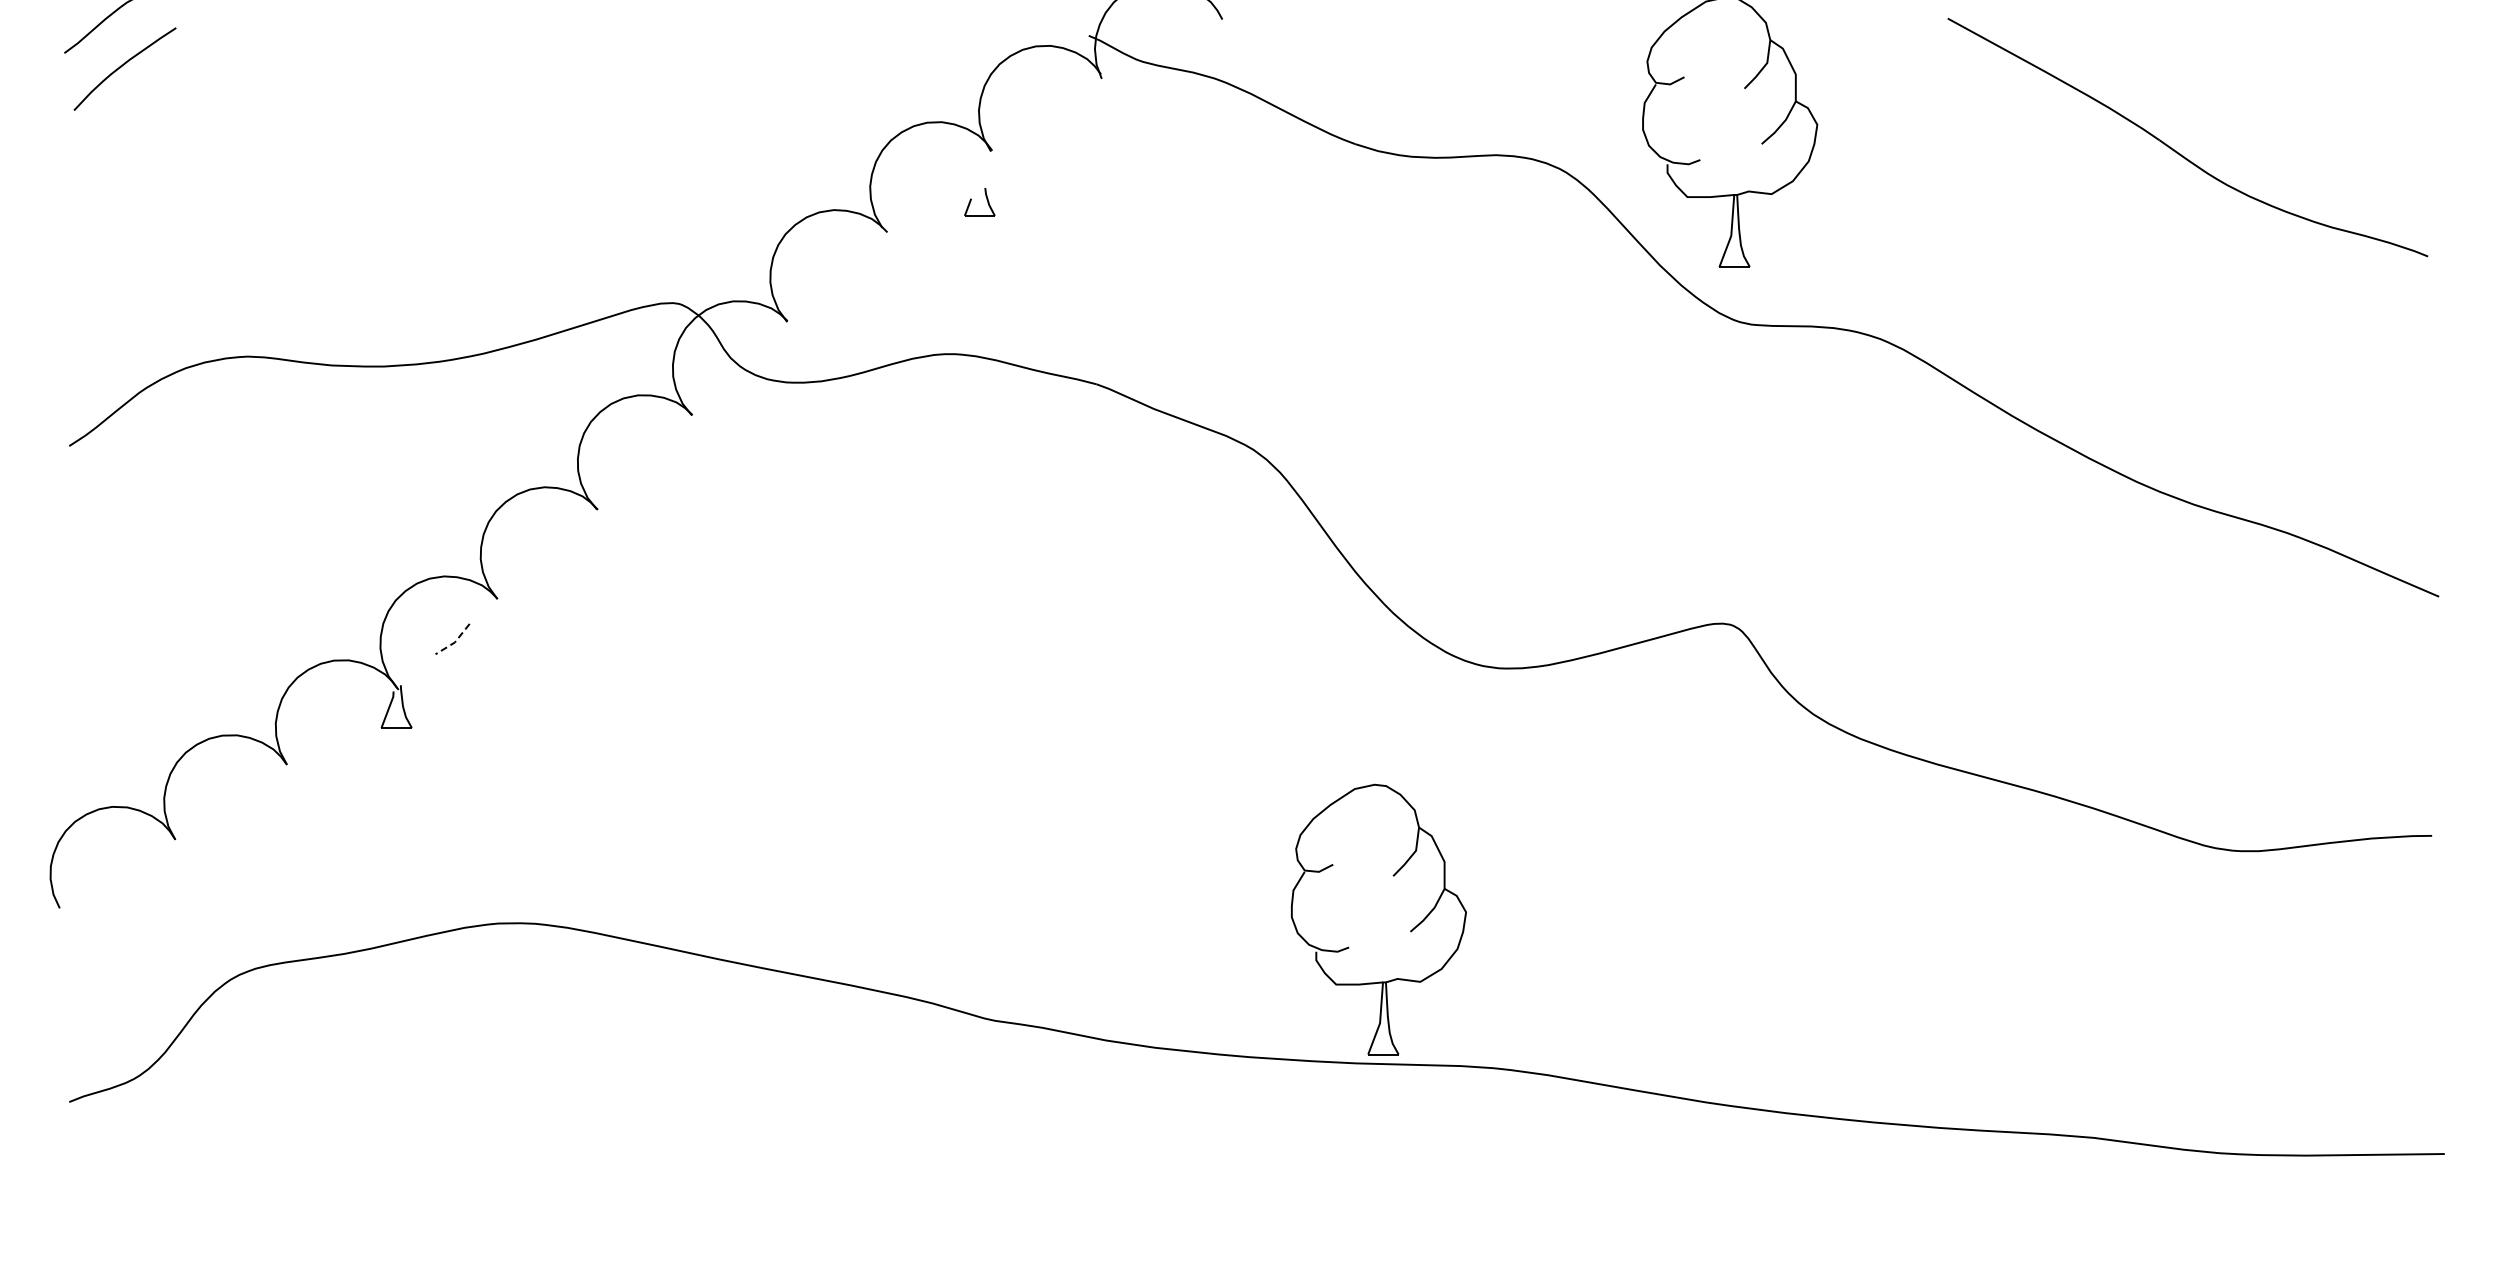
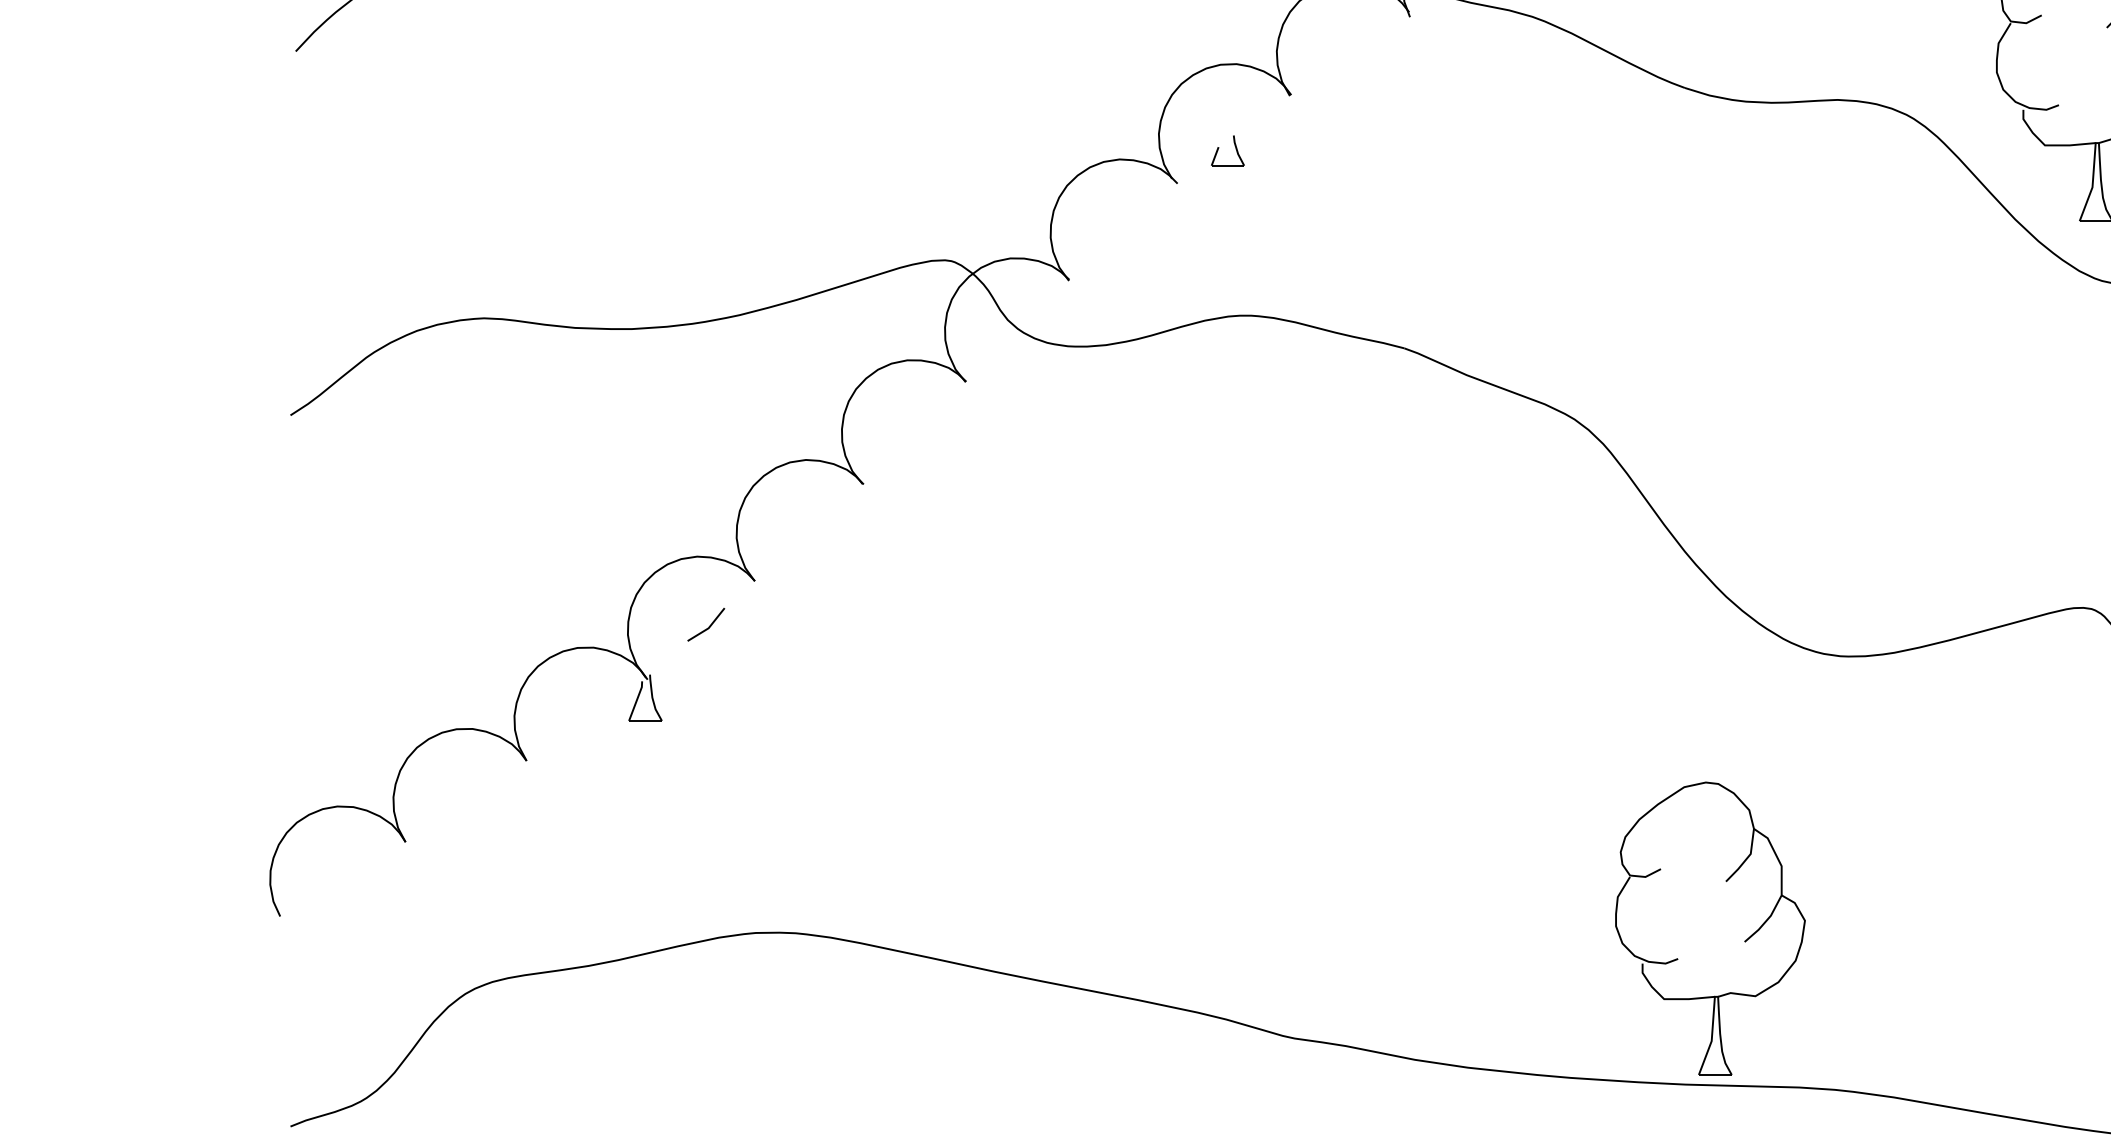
part: (986, 199) -> (1235, 147), moved
line: (454, 642) -> (708, 628), dashed -> solid

